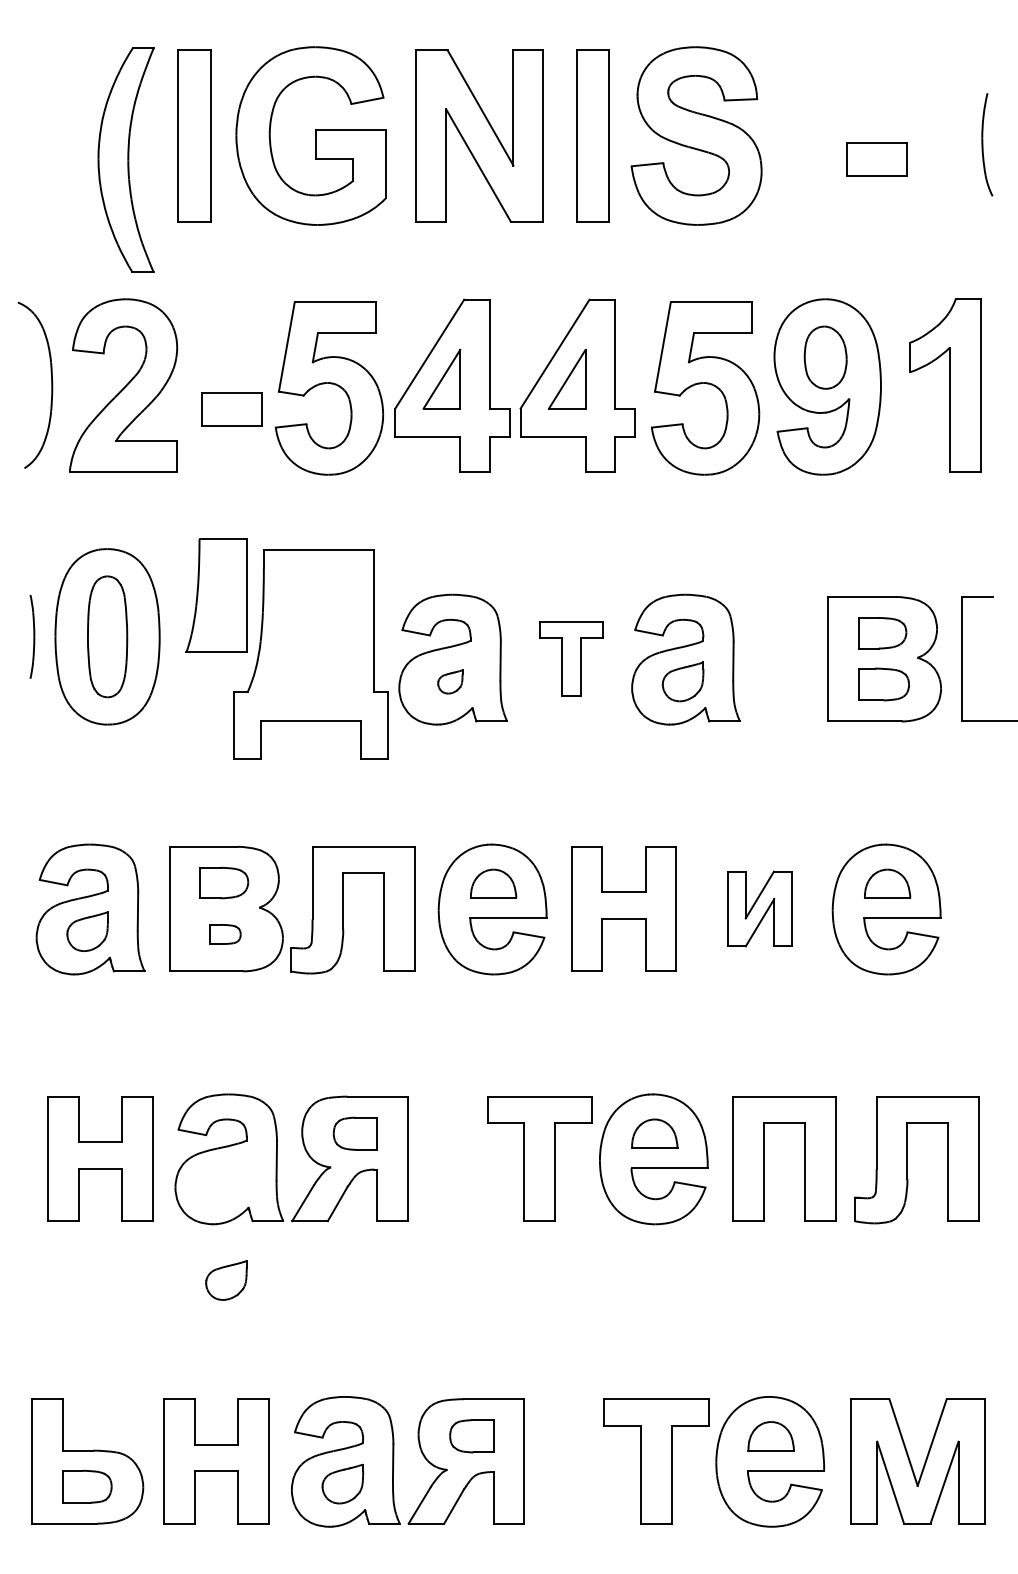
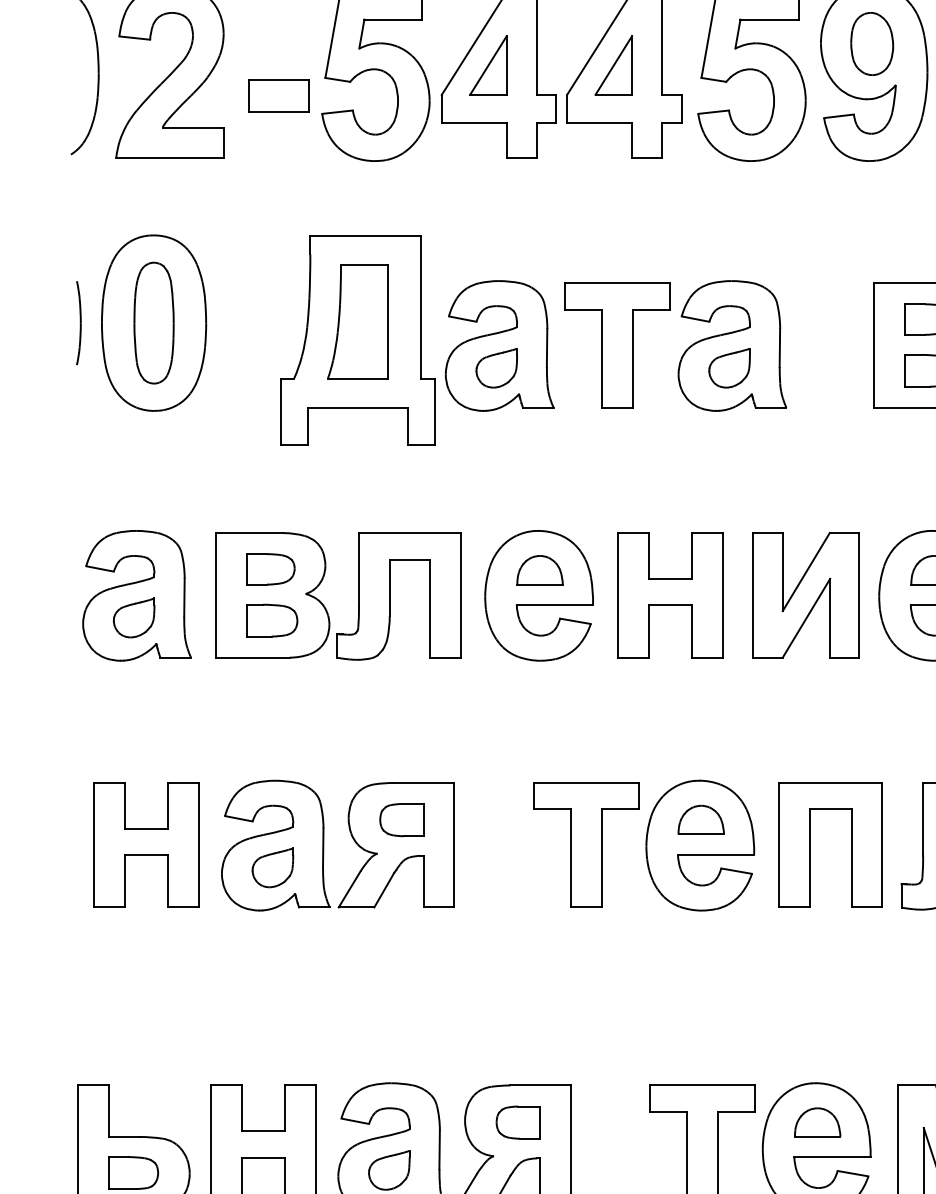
part: (216, 595) -> (357, 321), moved
part: (571, 658) -> (617, 344), size x1.67
part: (450, 681) -> (496, 367), size x1.67
part: (759, 908) -> (805, 594), size x1.67
part: (225, 934) -> (271, 620), size x1.67
part: (226, 1280) -> (272, 867), moved

